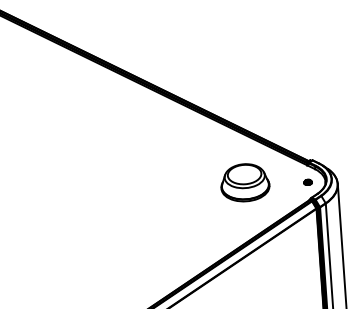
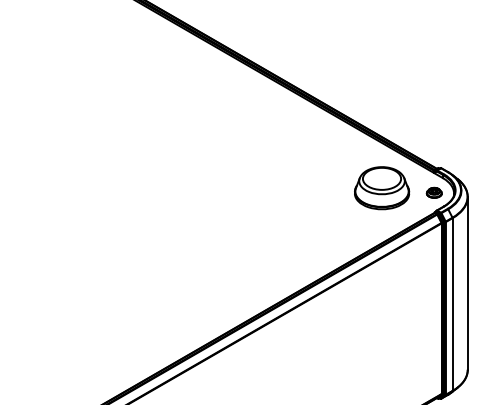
part: (307, 182) -> (433, 192), size x1.67
part: (245, 183) -> (382, 188), moved

